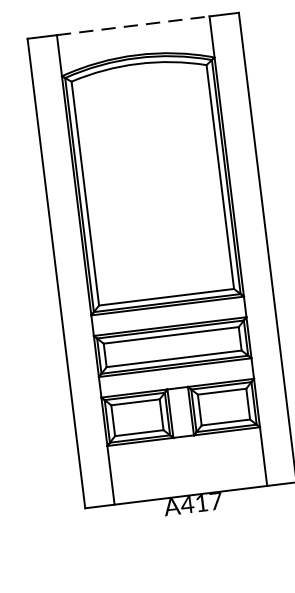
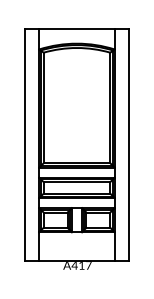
line: (132, 26) -> (76, 29), dashed -> solid

